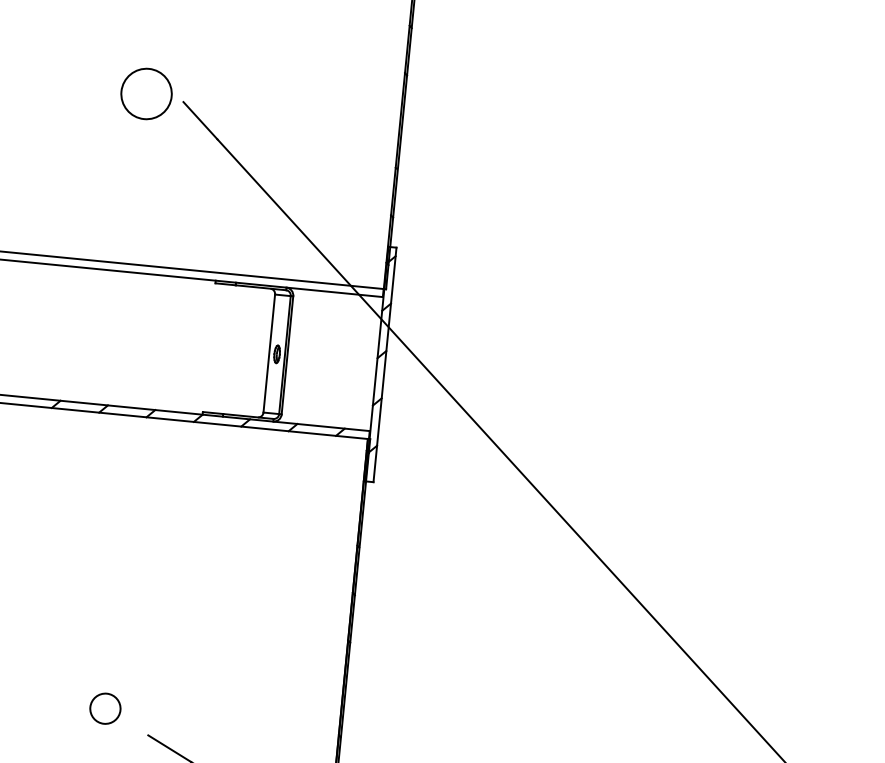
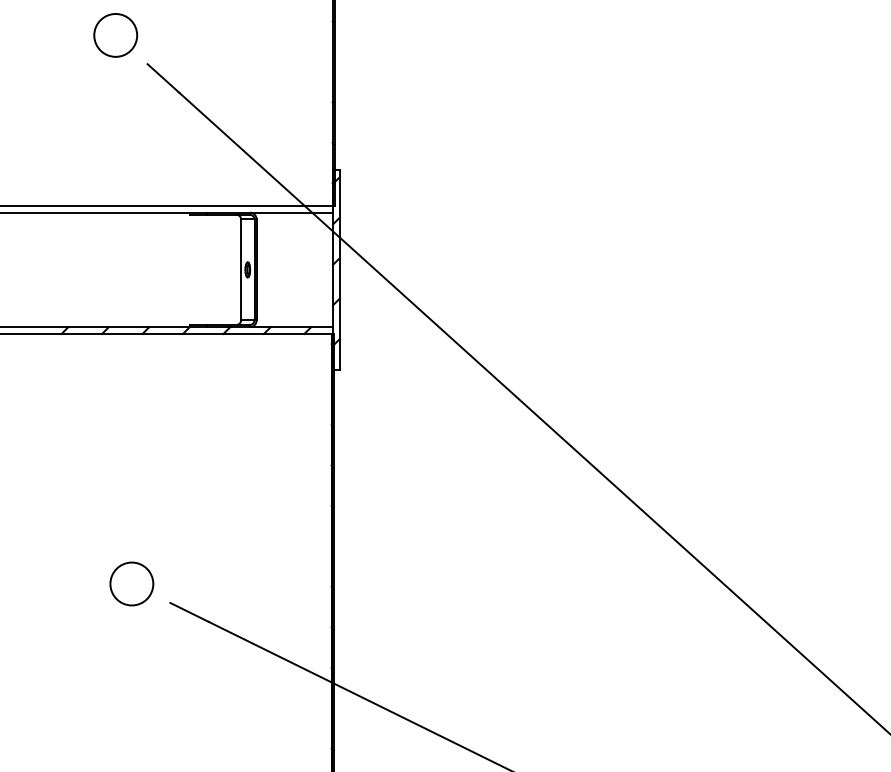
circle: (146, 94) -> (115, 35), moved
circle: (104, 708) -> (131, 583), size x1.67

